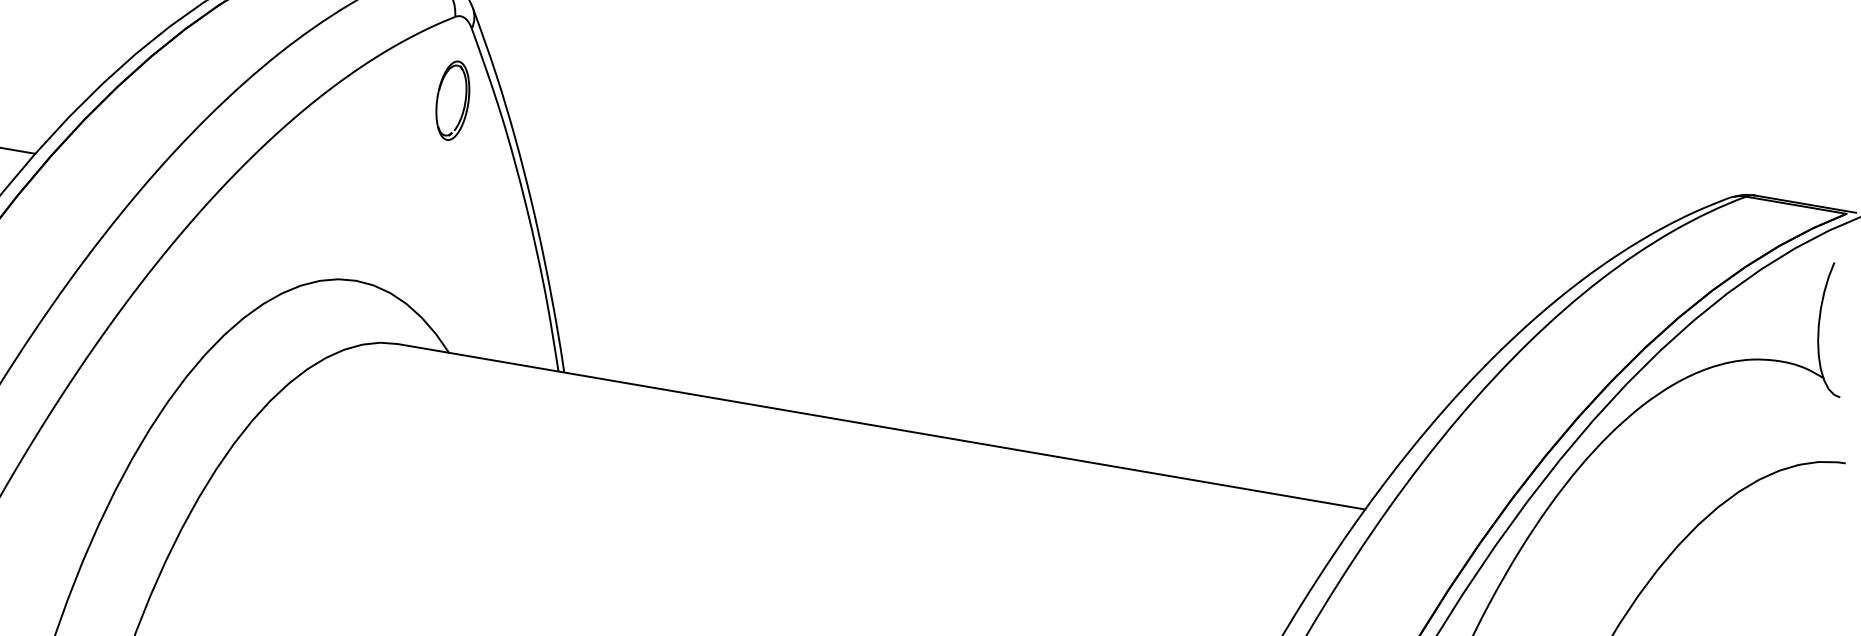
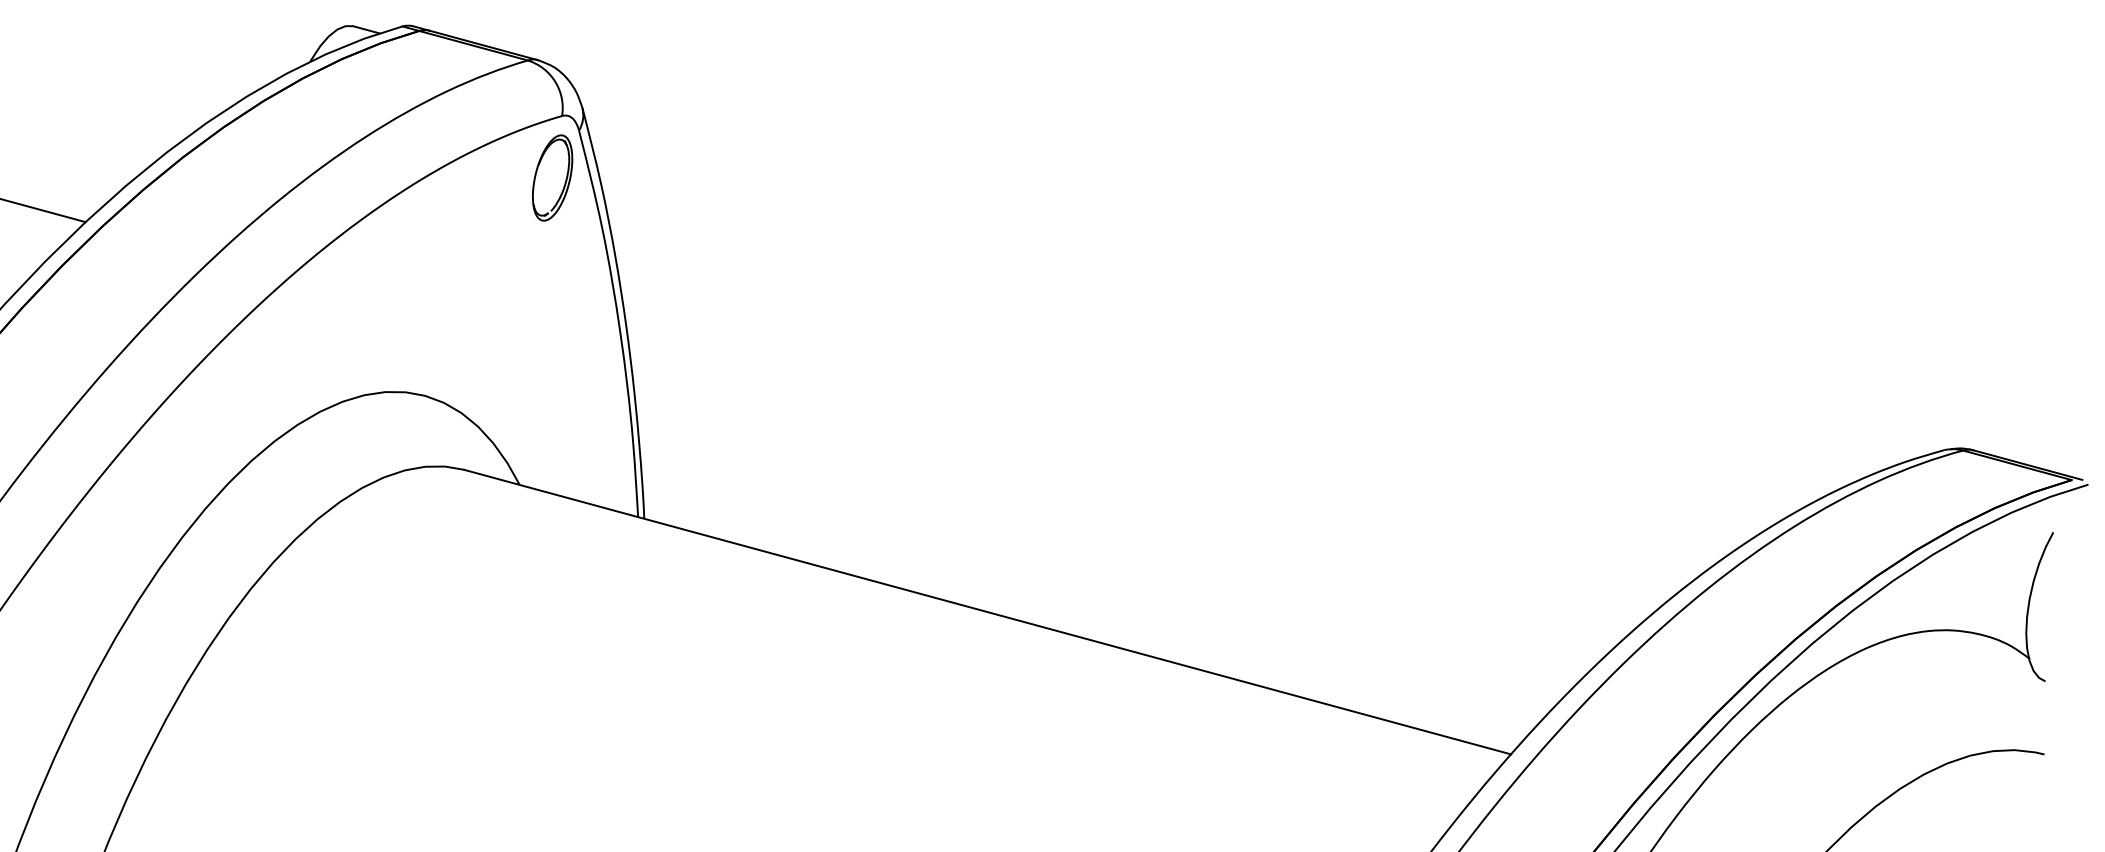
part: (452, 100) -> (552, 177), moved

